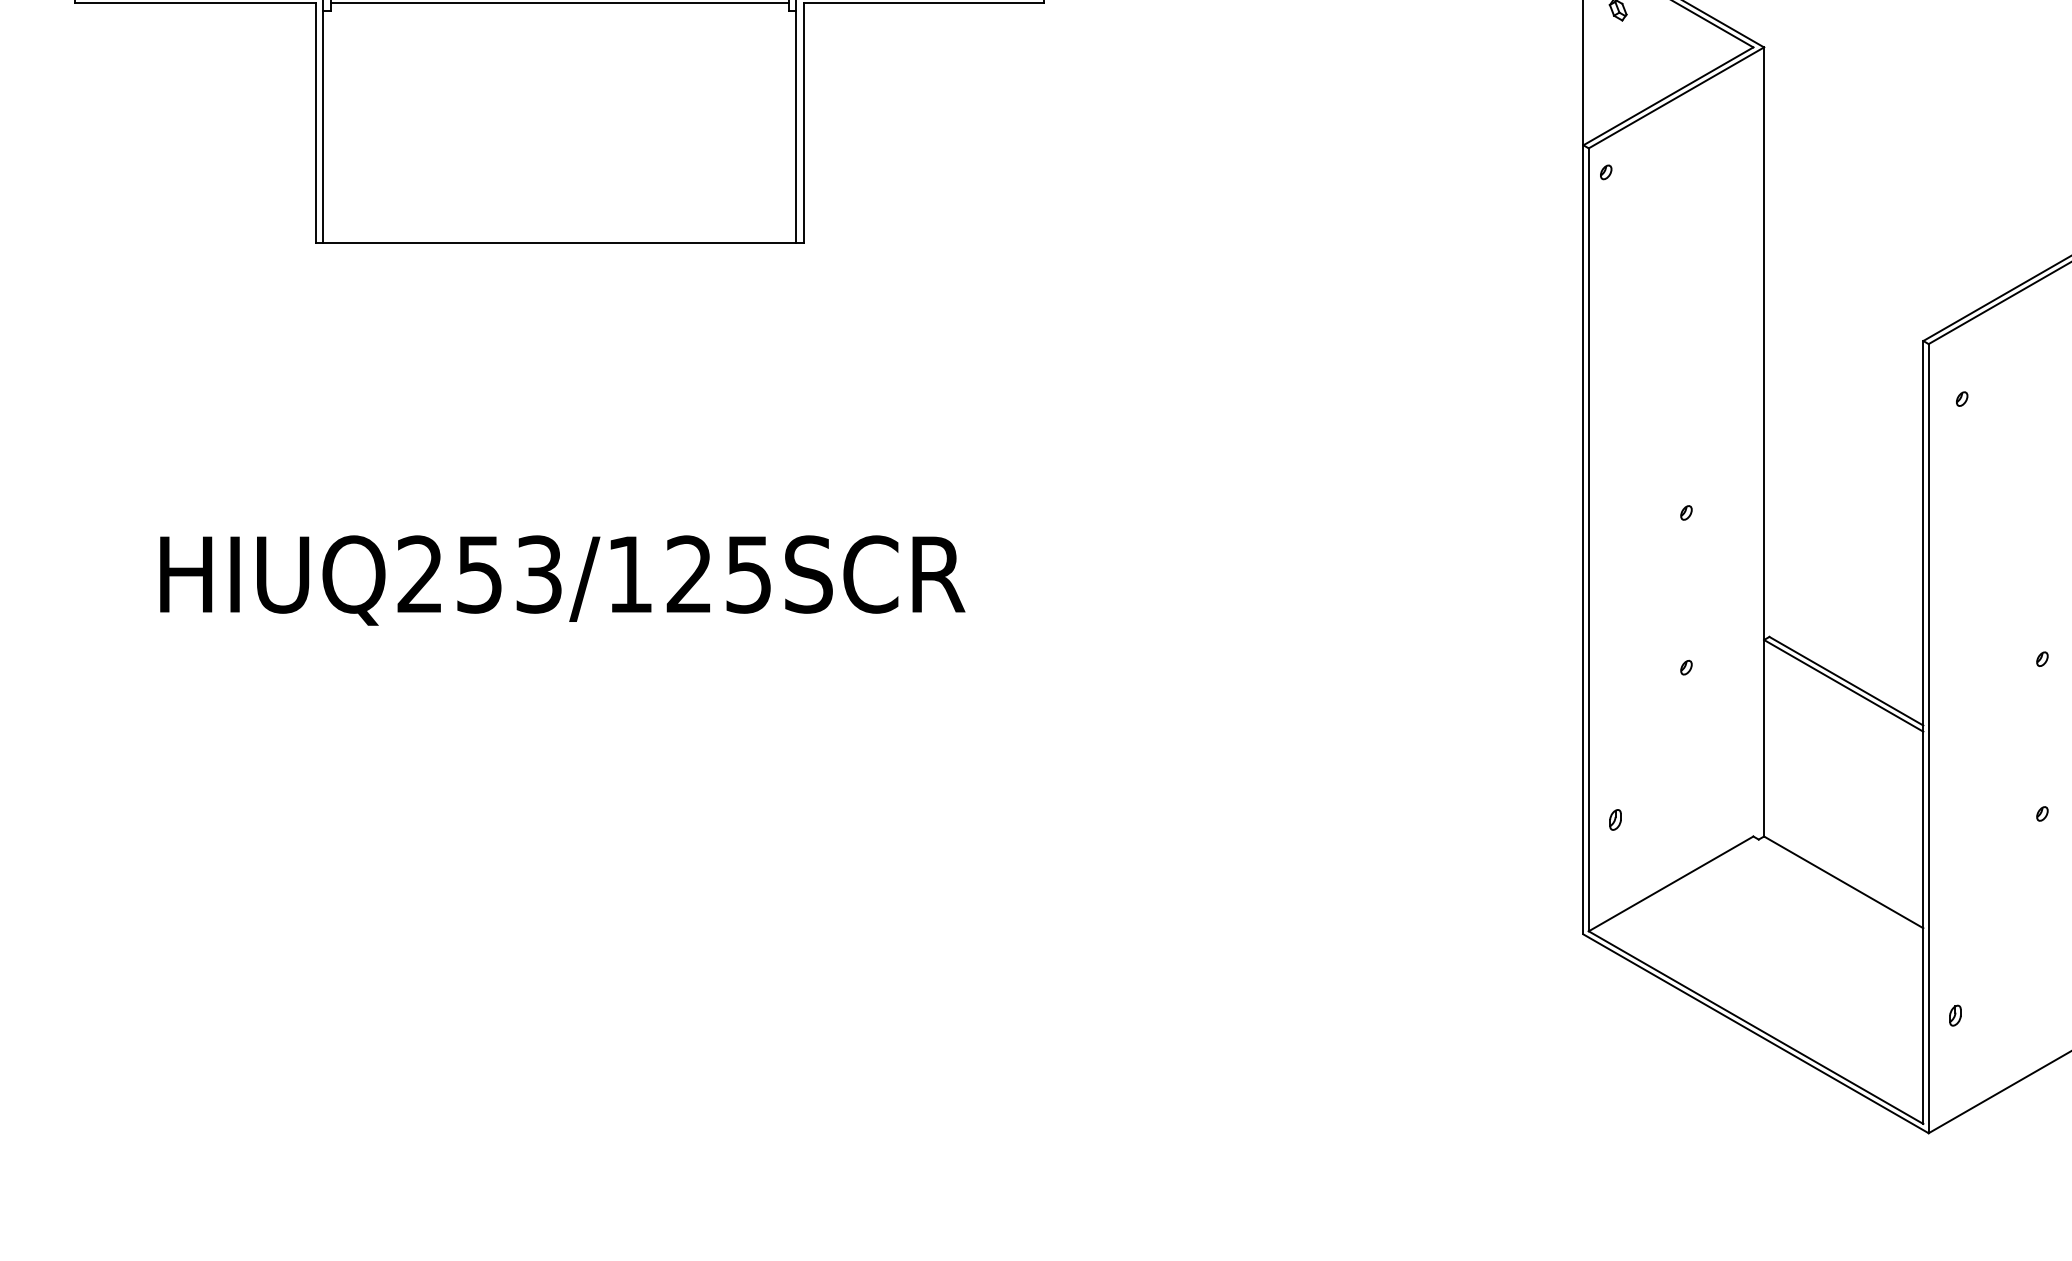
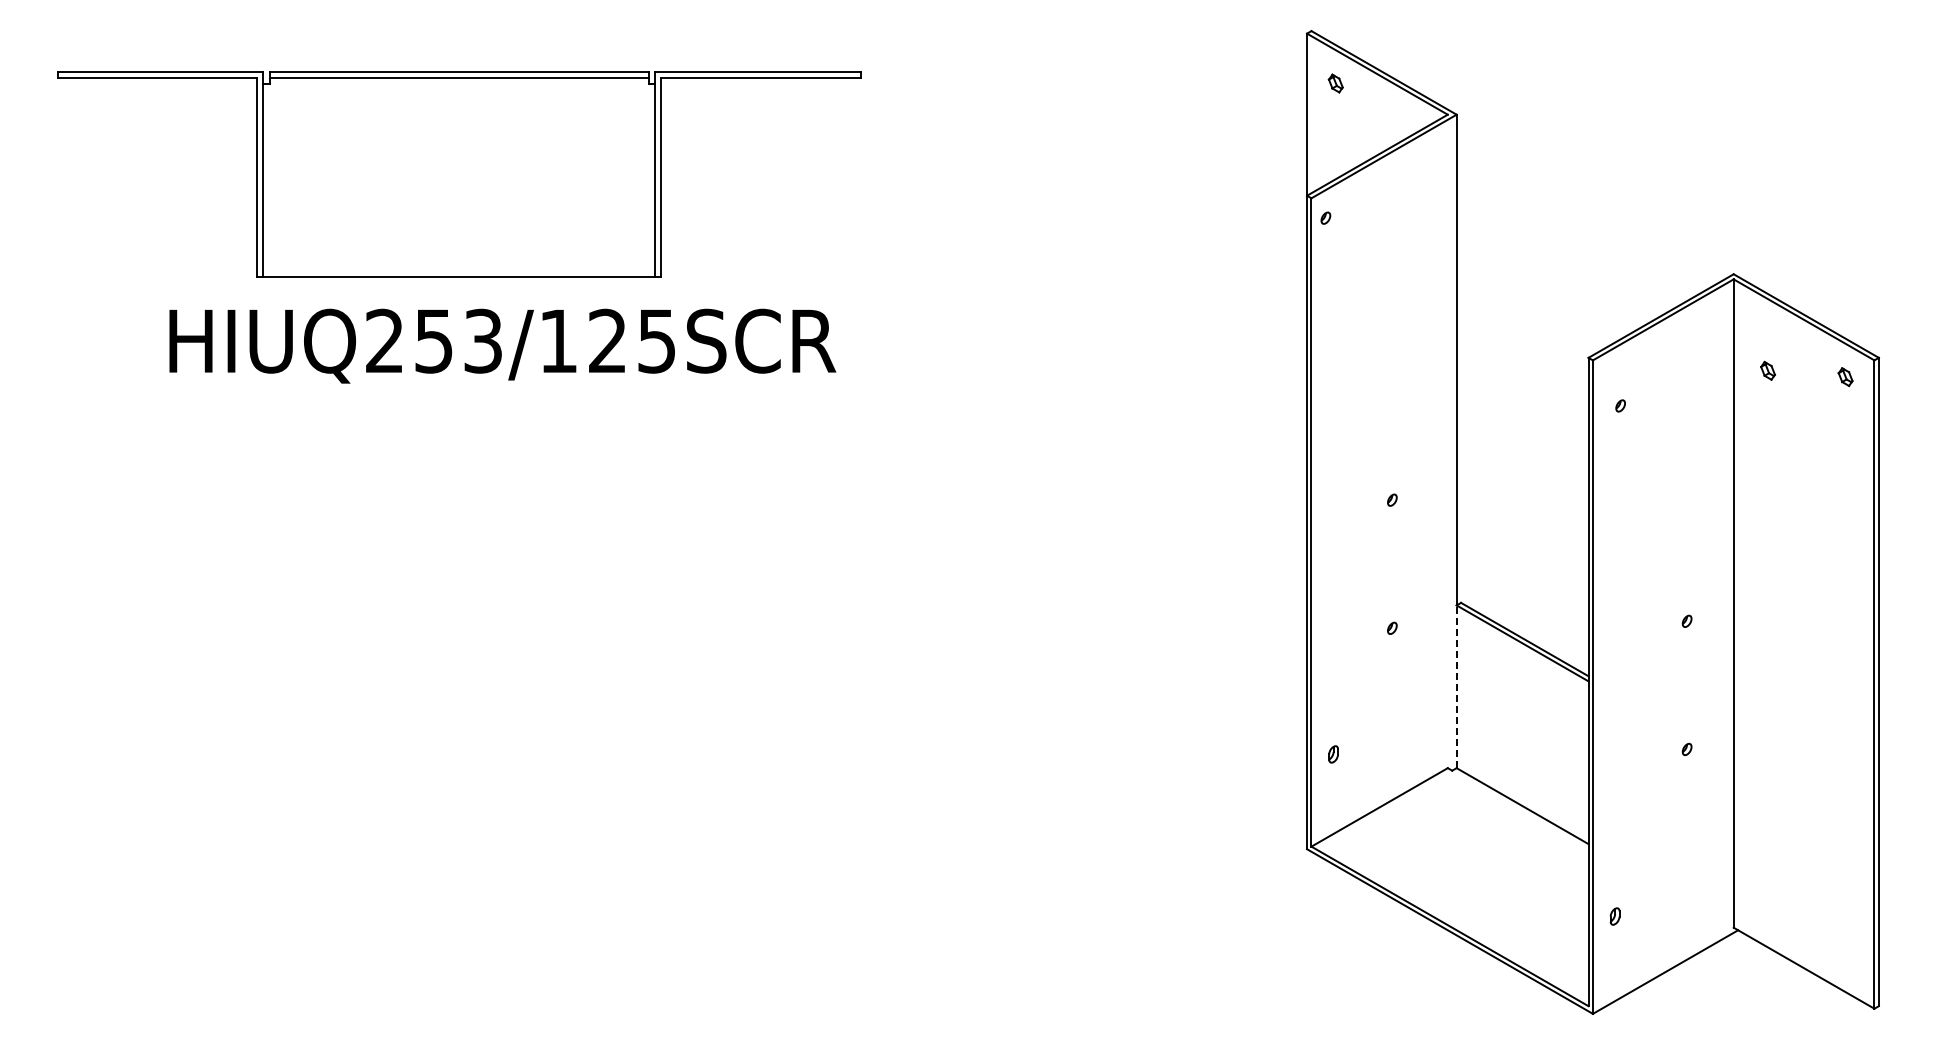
text: (562, 579) -> (502, 345), moved
line: (1763, 737) -> (1456, 686), solid -> dashed

